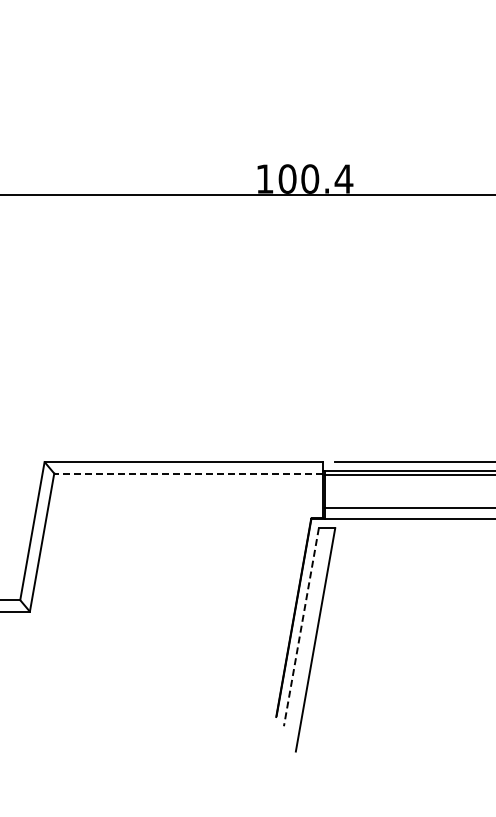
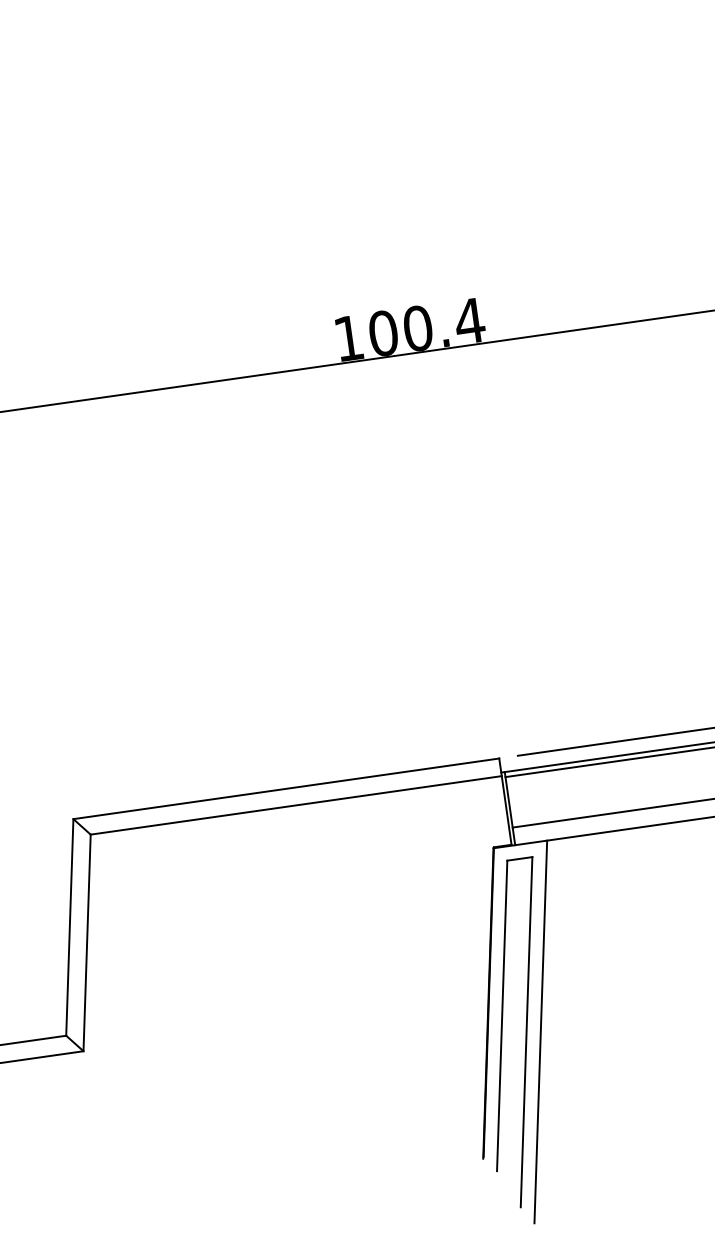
line: (188, 473) -> (295, 805), dashed -> solid
line: (301, 627) -> (502, 1016), dashed -> solid
line: (324, 641) -> (540, 1032), added

